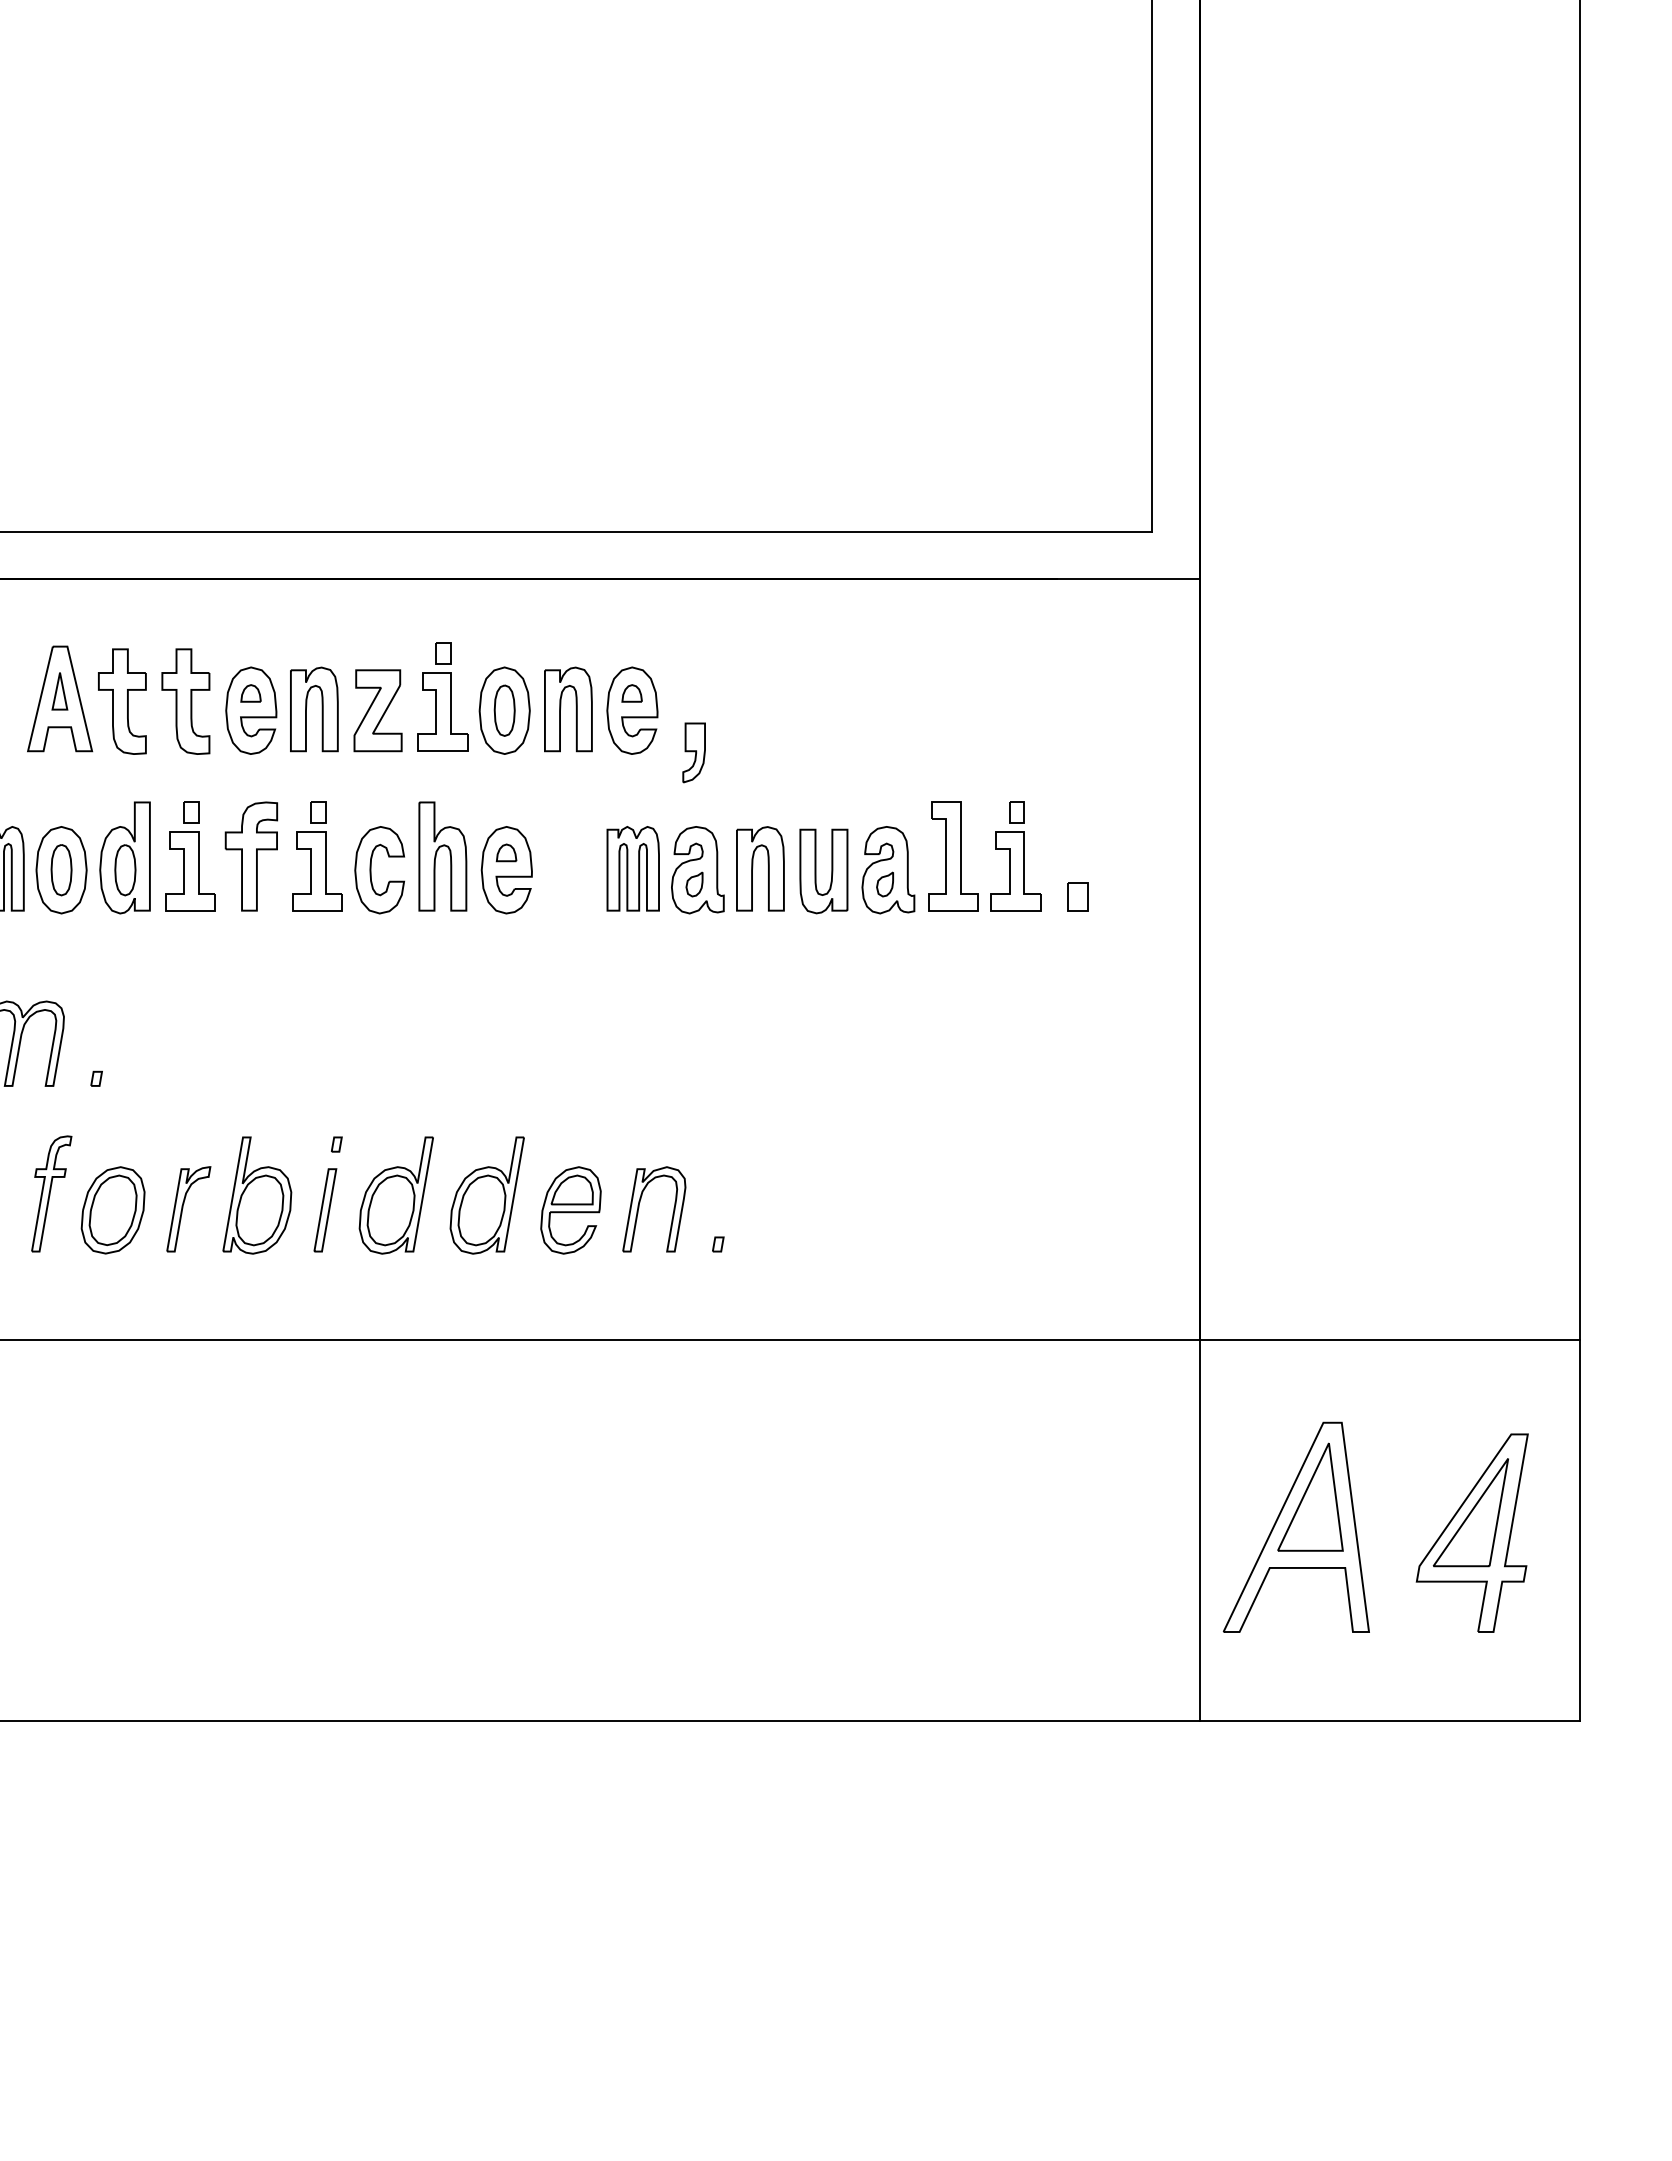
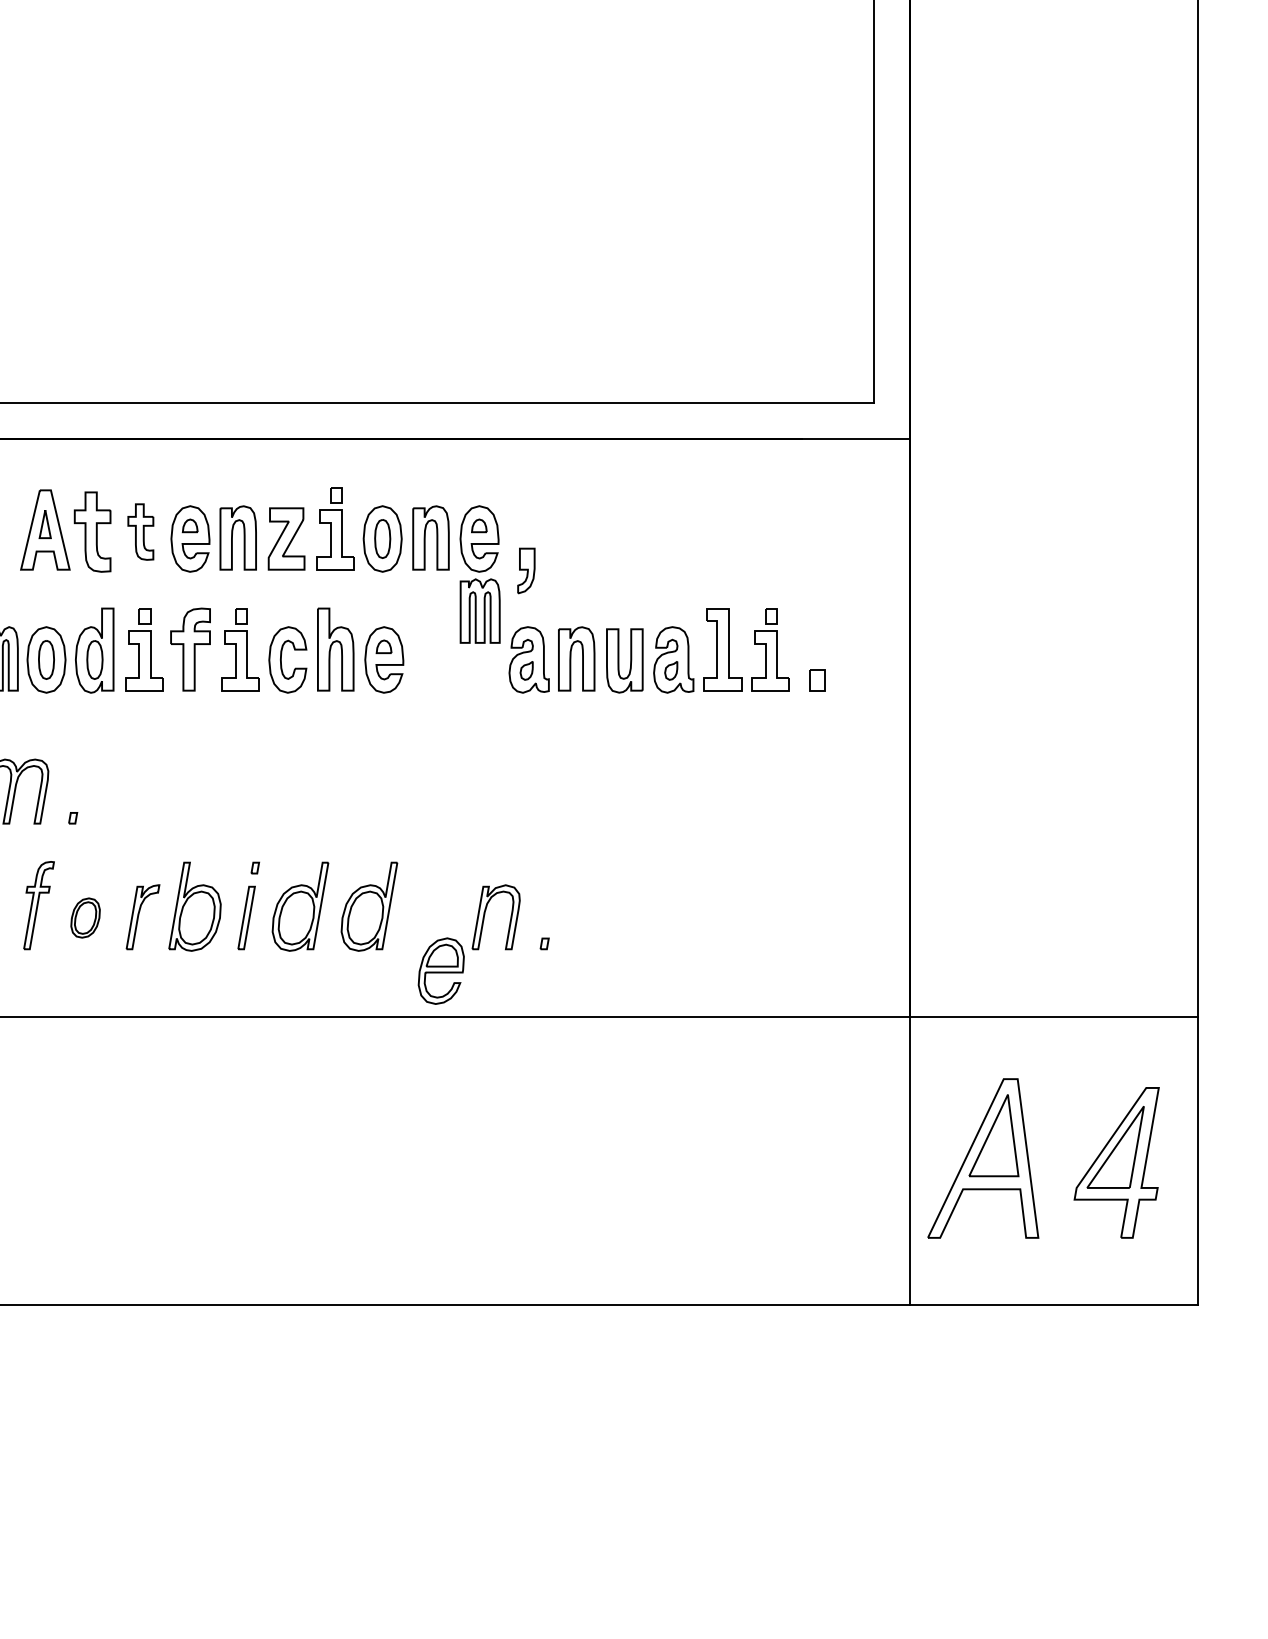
part: (185, 701) -> (140, 531), size x0.7
part: (632, 868) -> (479, 610), moved
part: (112, 1210) -> (85, 918), size x0.6
part: (570, 1210) -> (440, 971), moved

